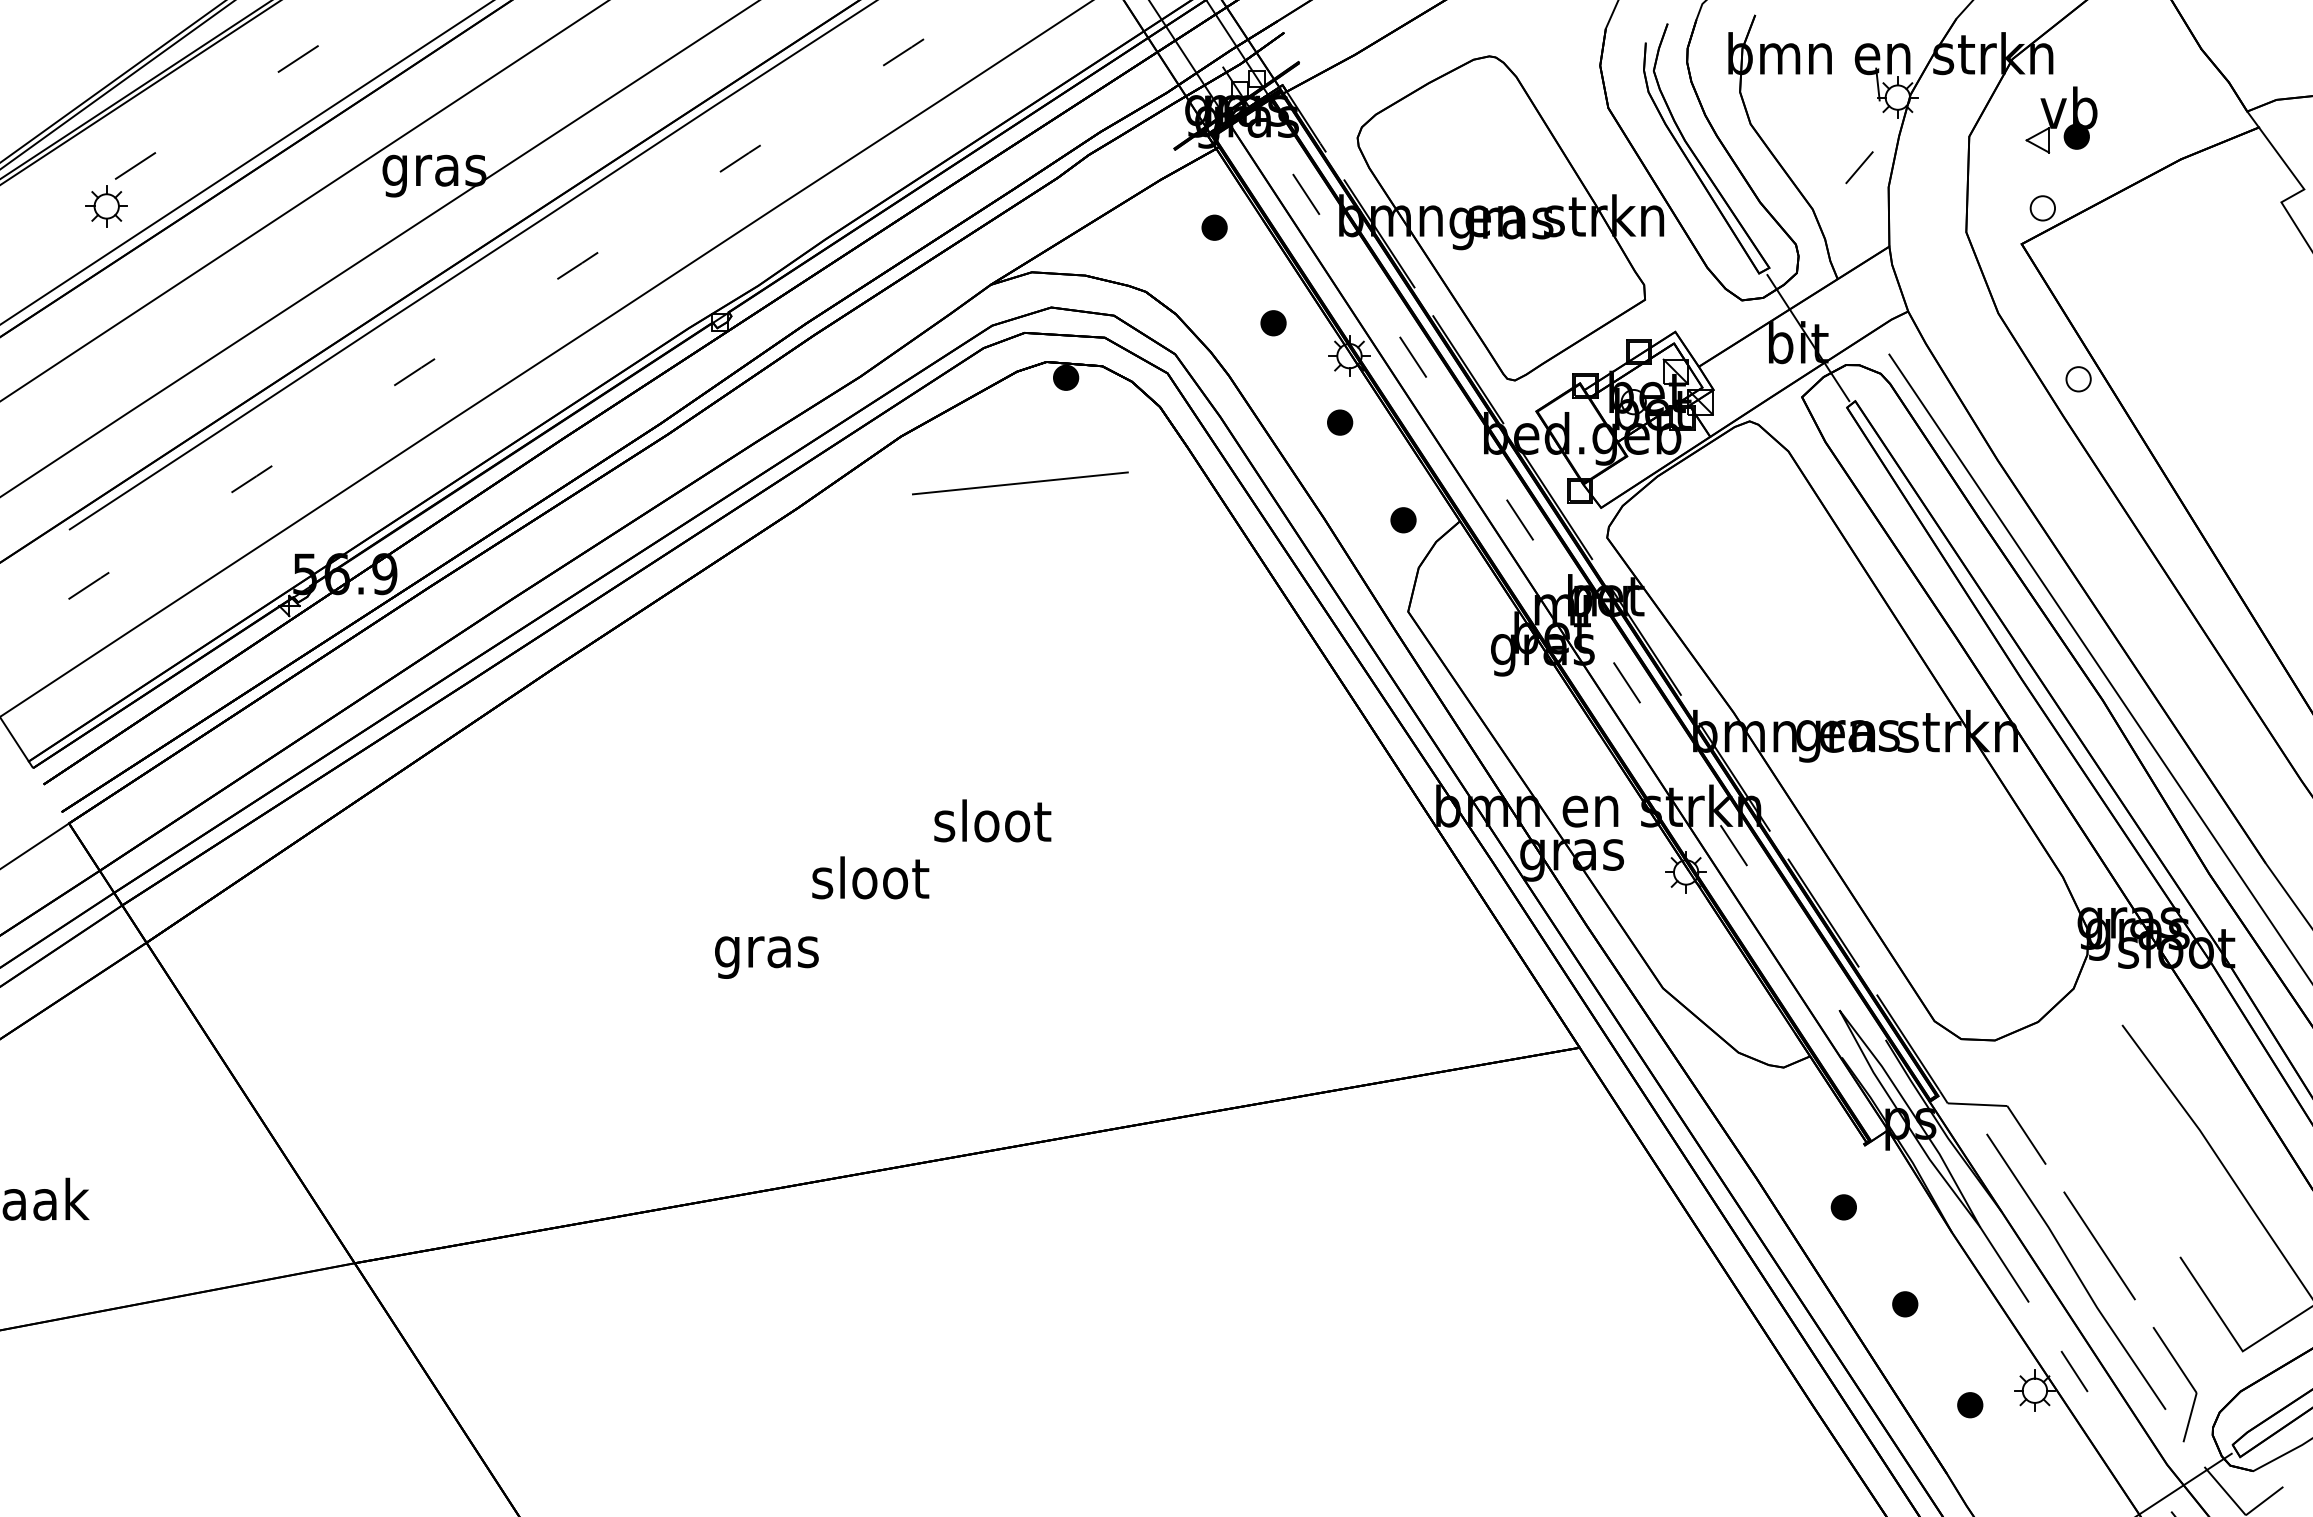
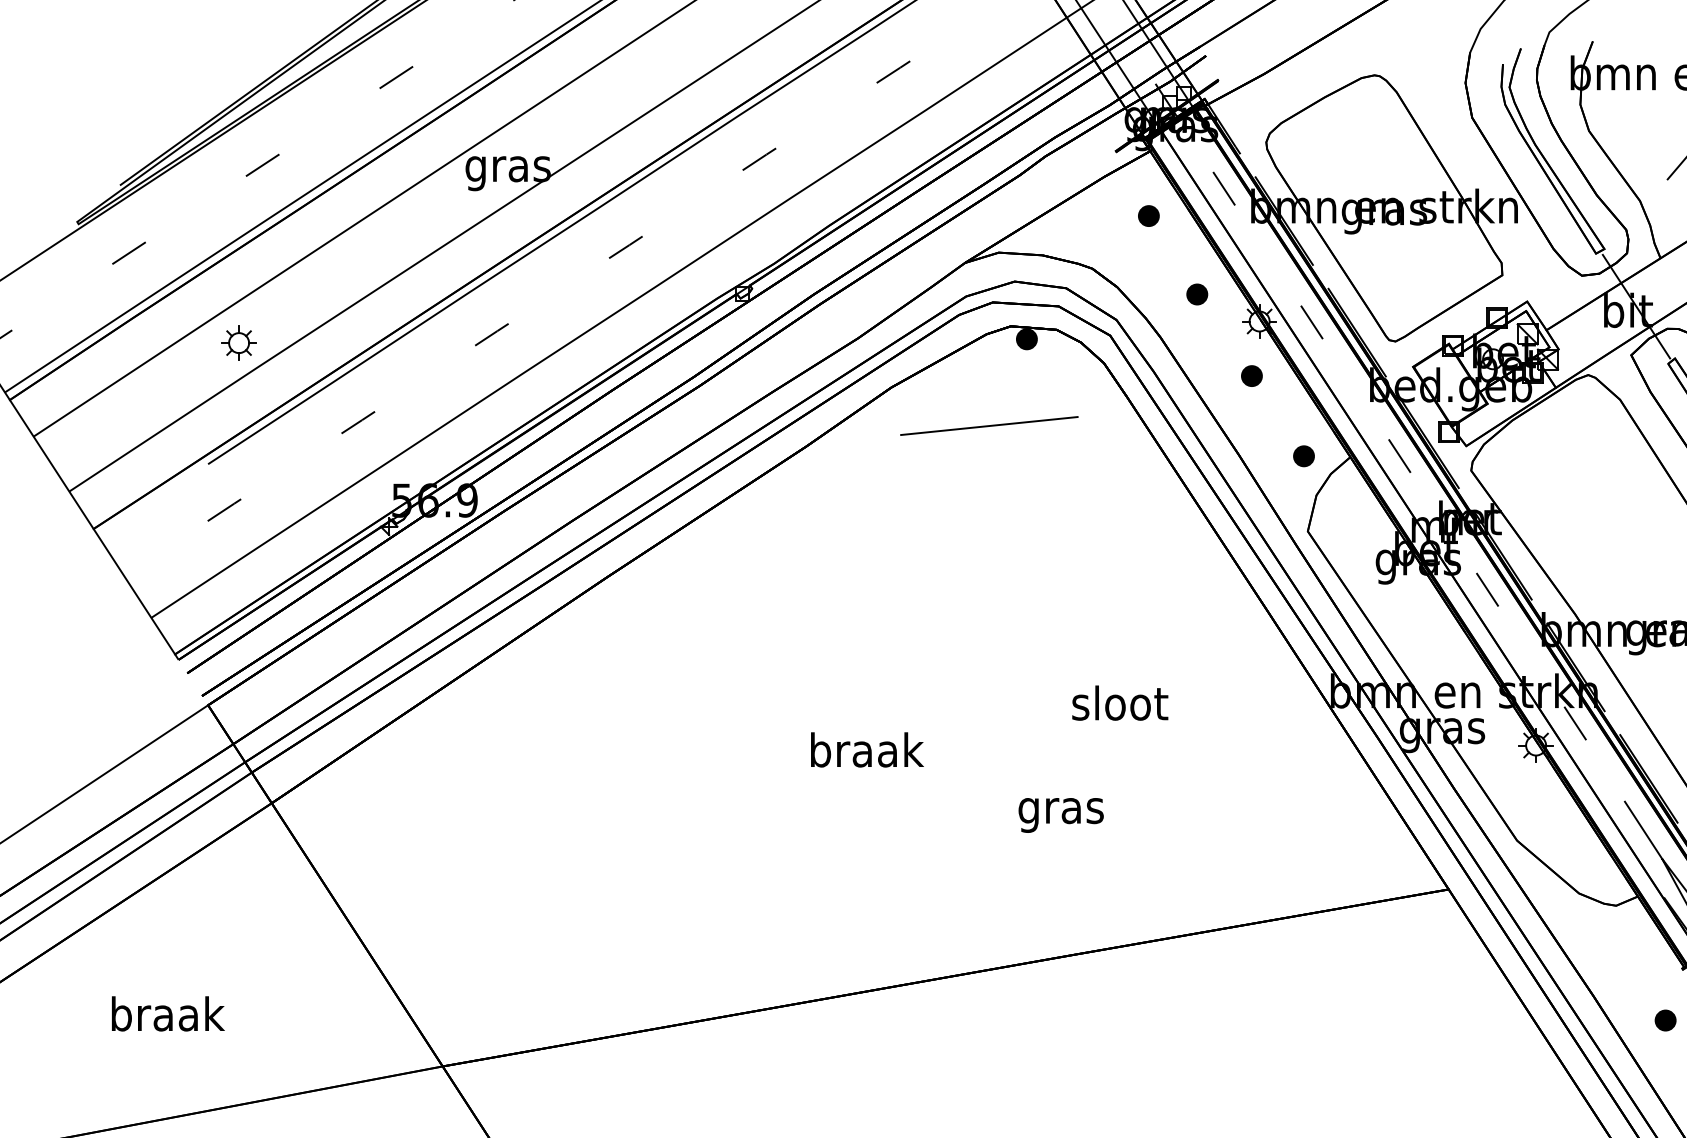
part: (106, 206) -> (238, 343), moved
text: (992, 820) -> (1120, 702), moved
text: (871, 877) -> (867, 749), sloot -> braak
text: (766, 957) -> (1060, 815), moved
line: (1816, 975) -> (1643, 830), added

